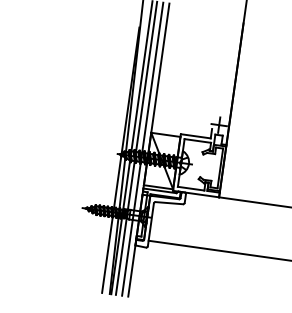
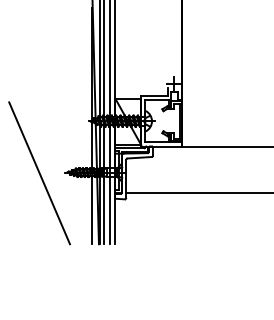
line: (54, 205) -> (39, 173), added

